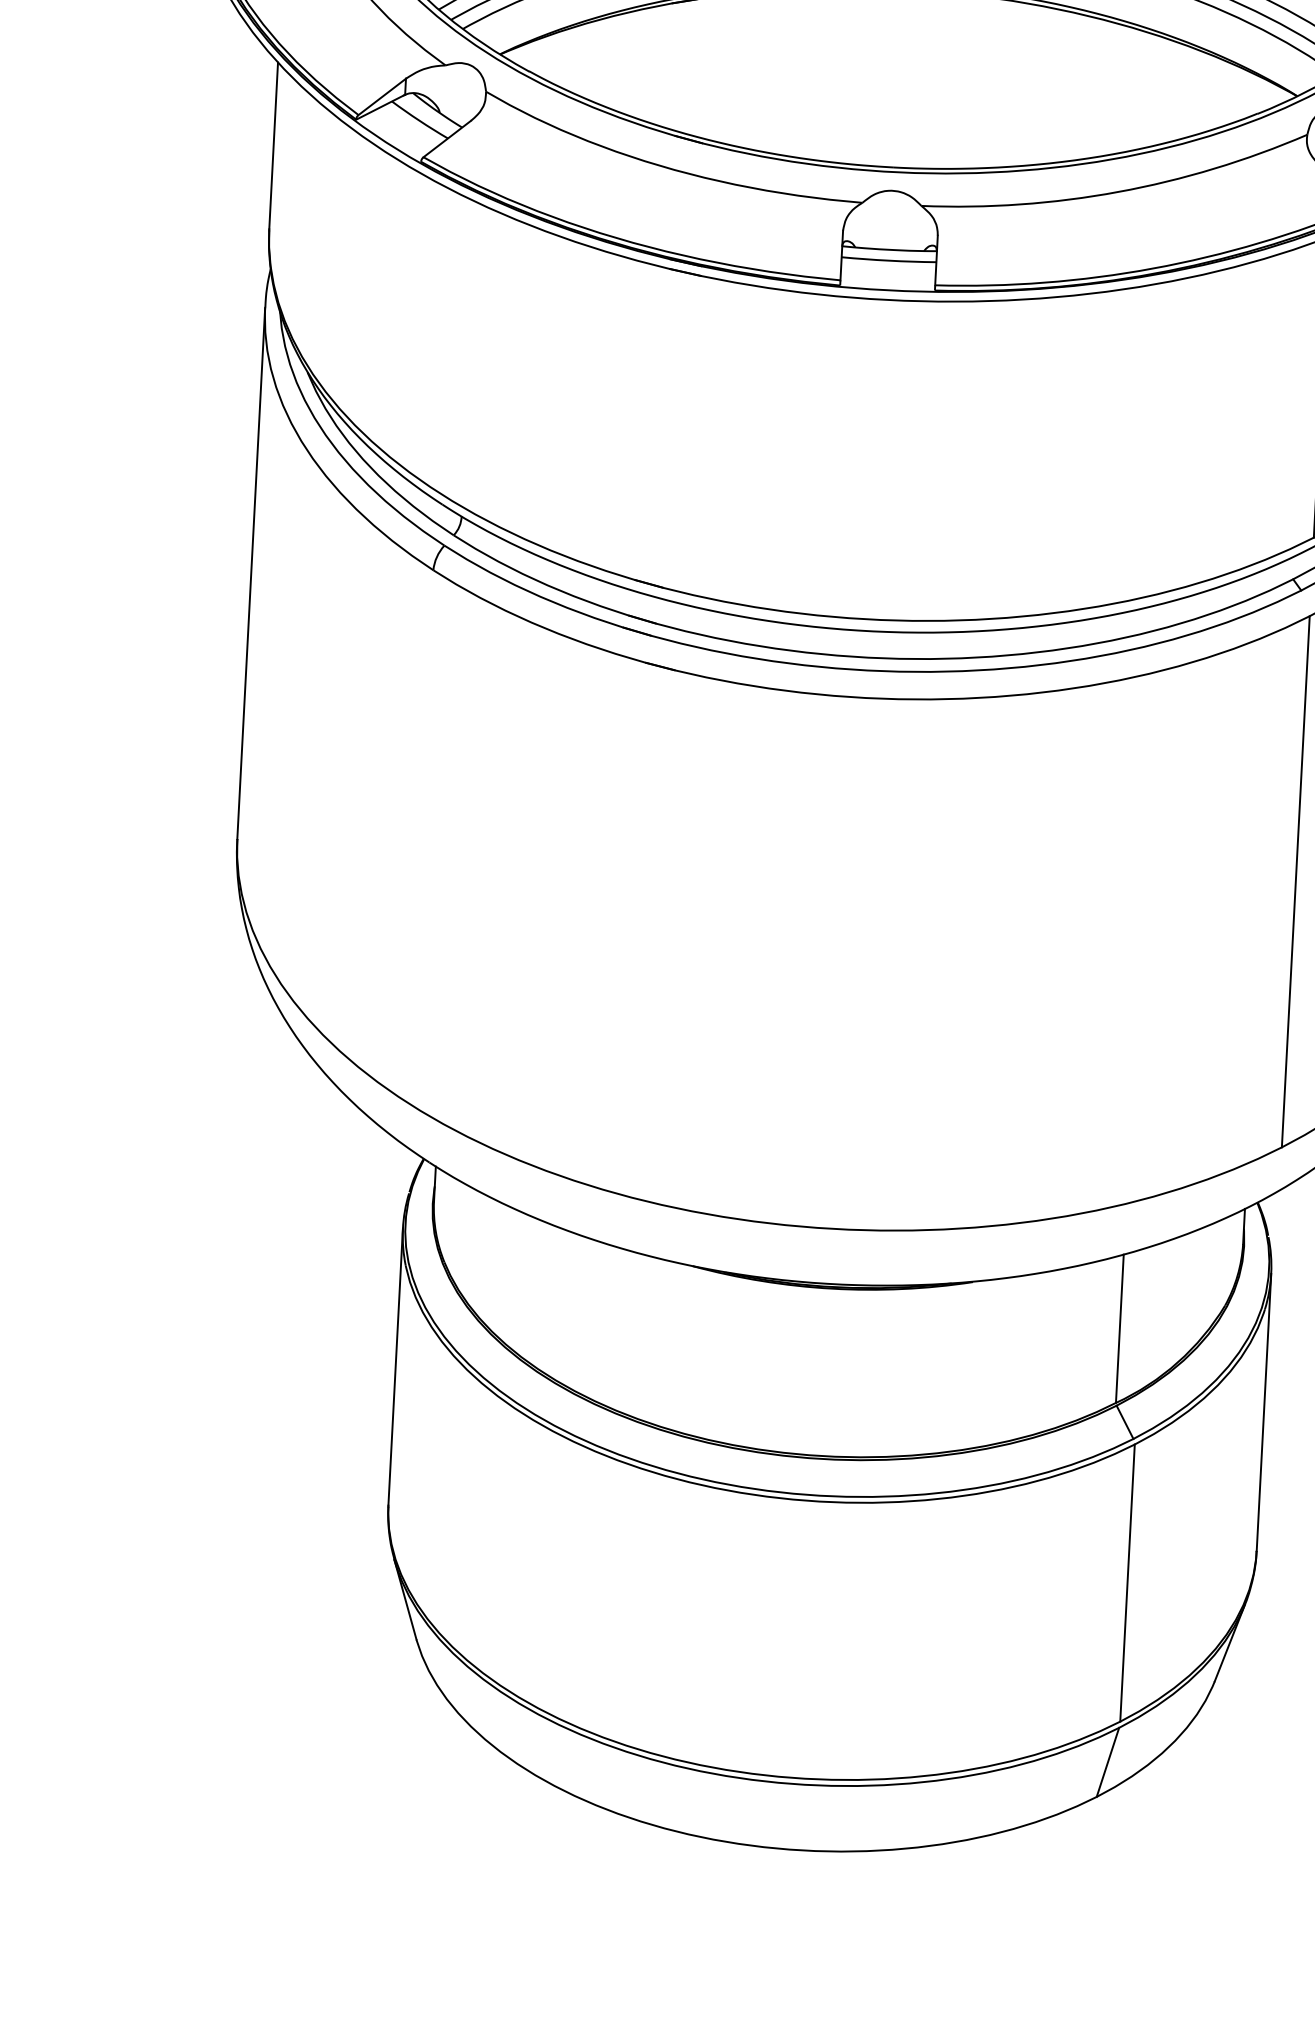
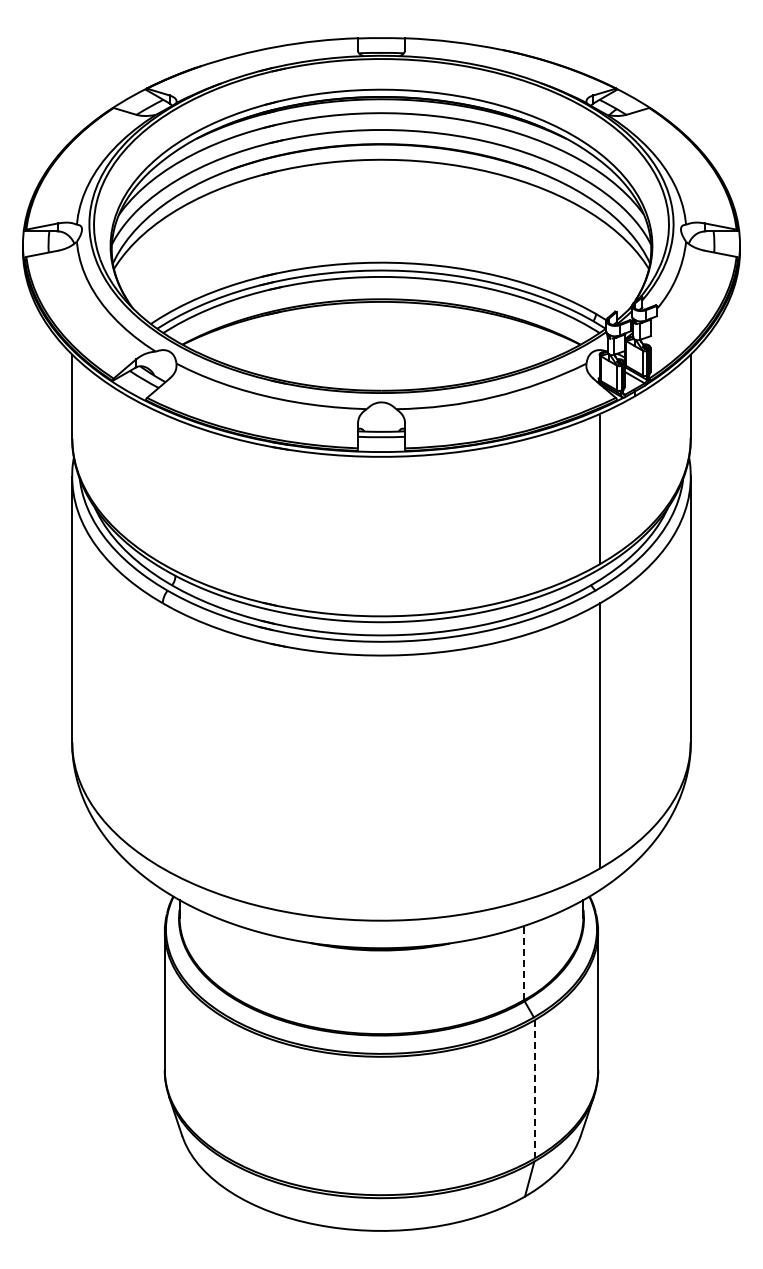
line: (1120, 1327) -> (524, 962), solid -> dashed
line: (1127, 1581) -> (534, 1088), solid -> dashed

